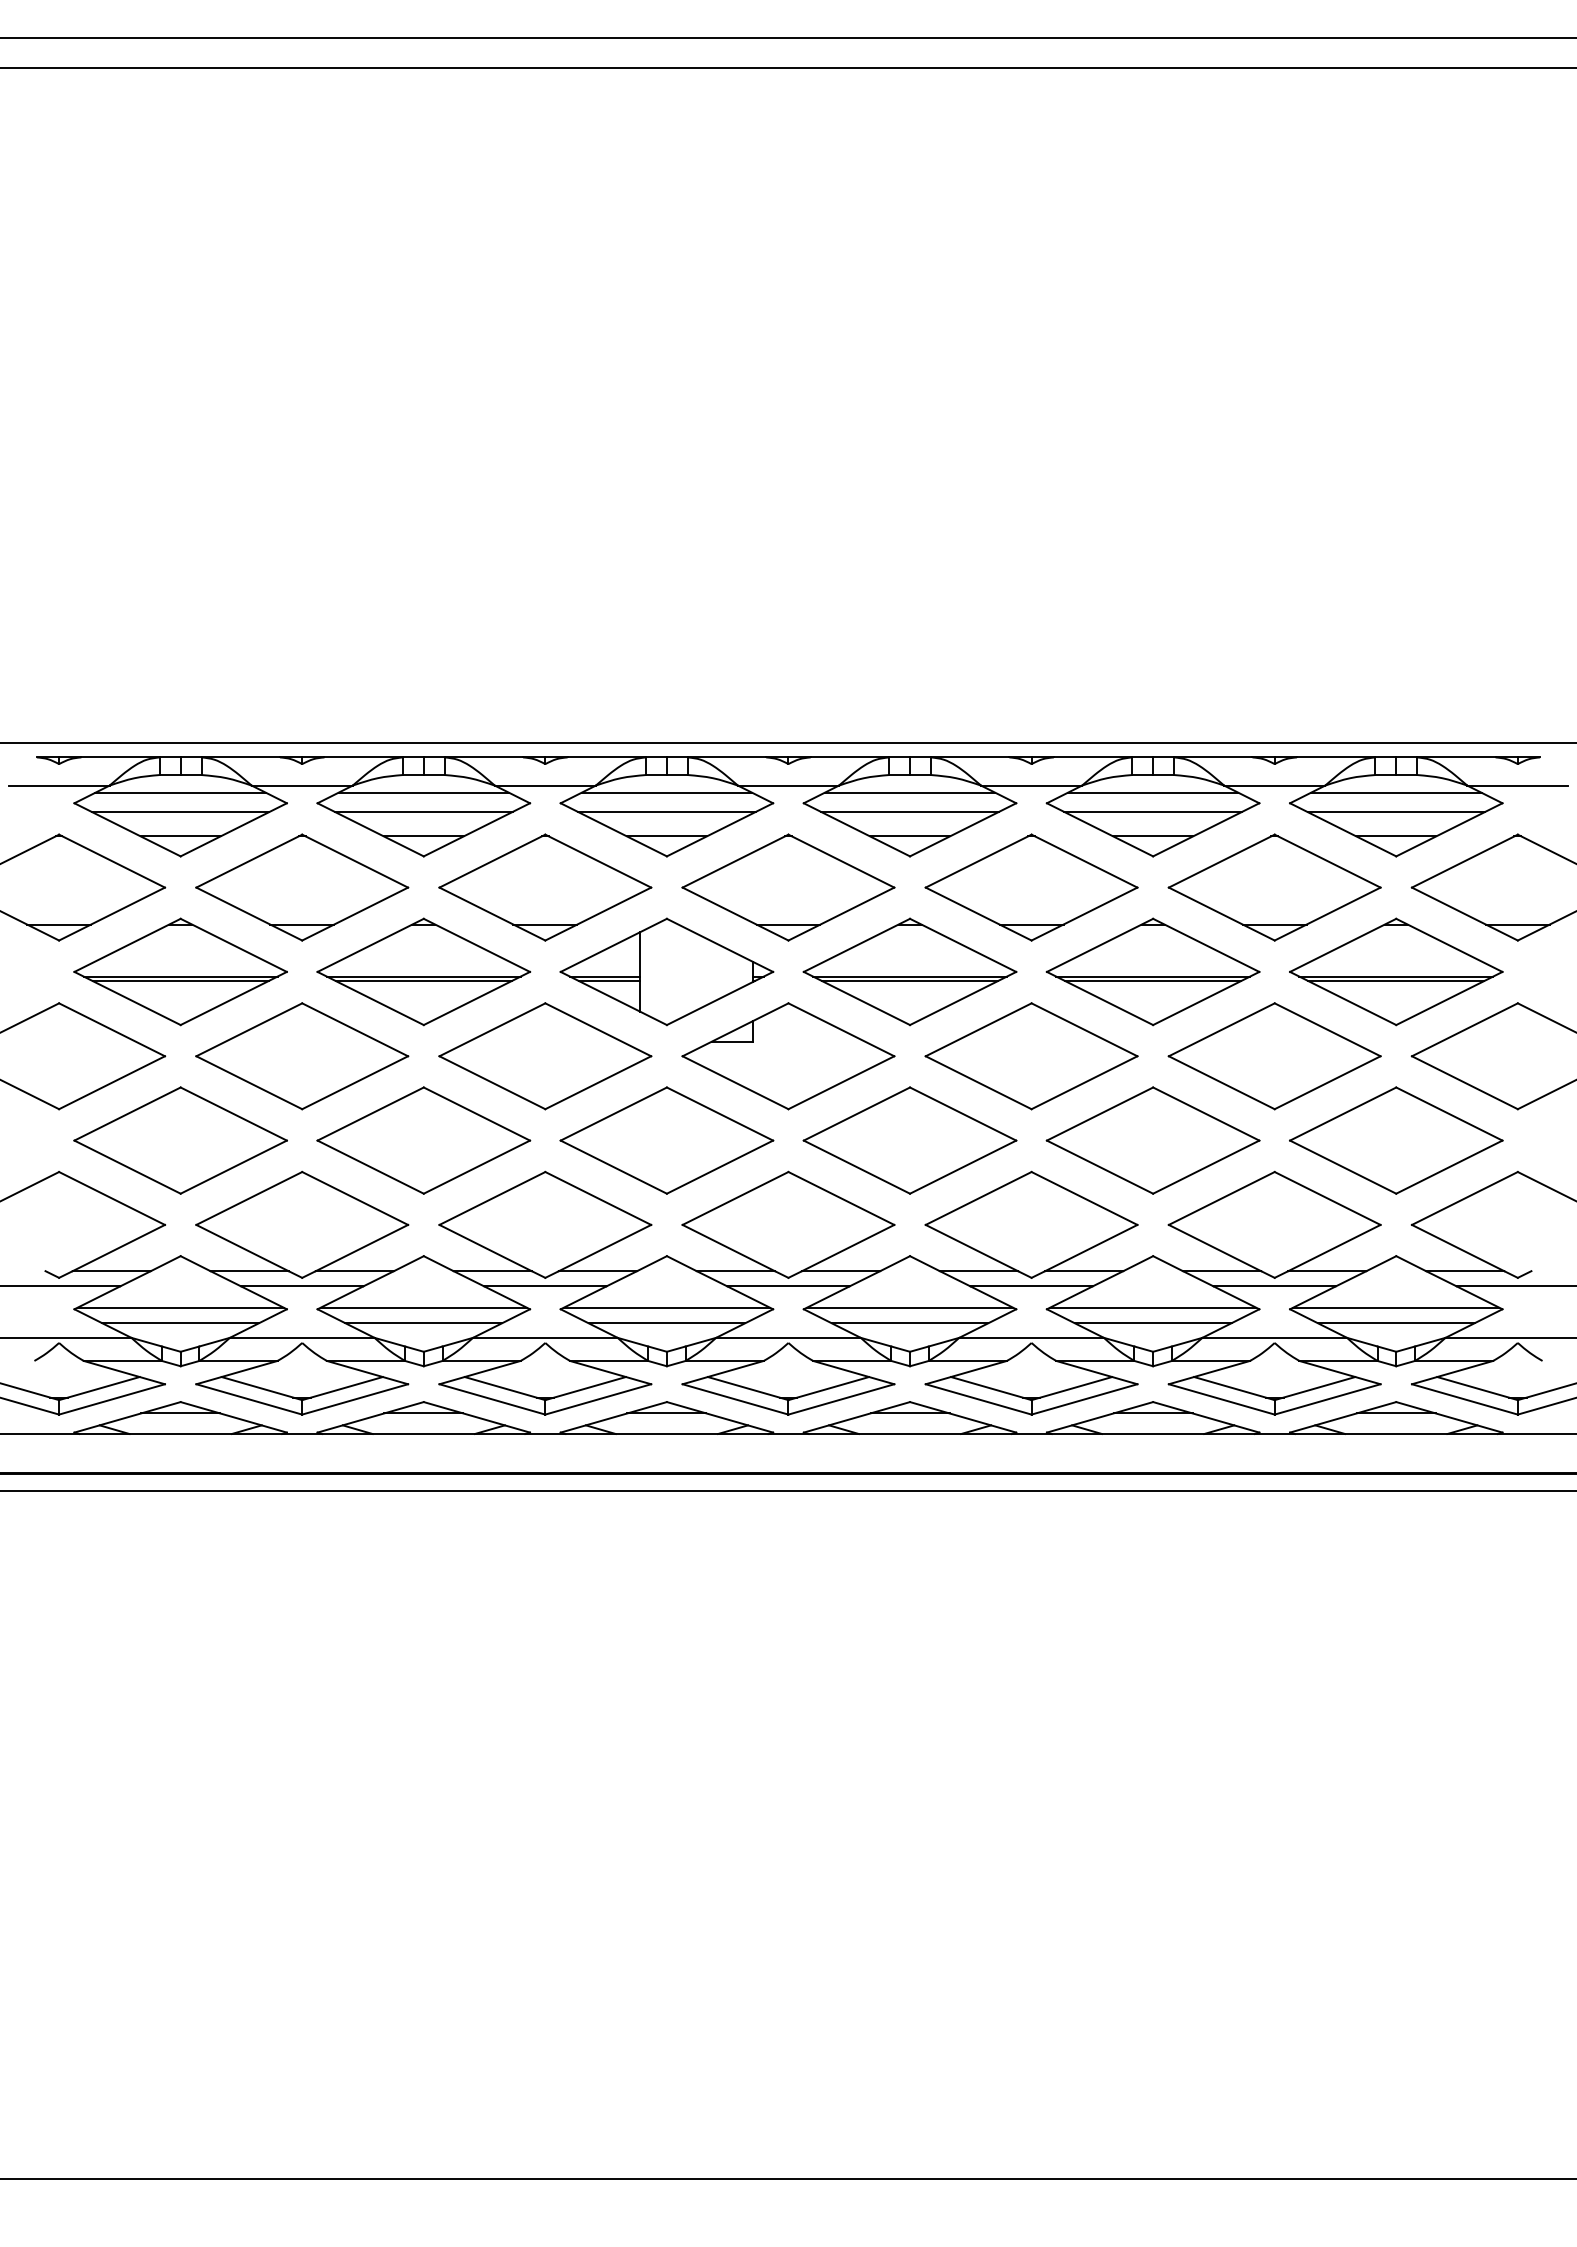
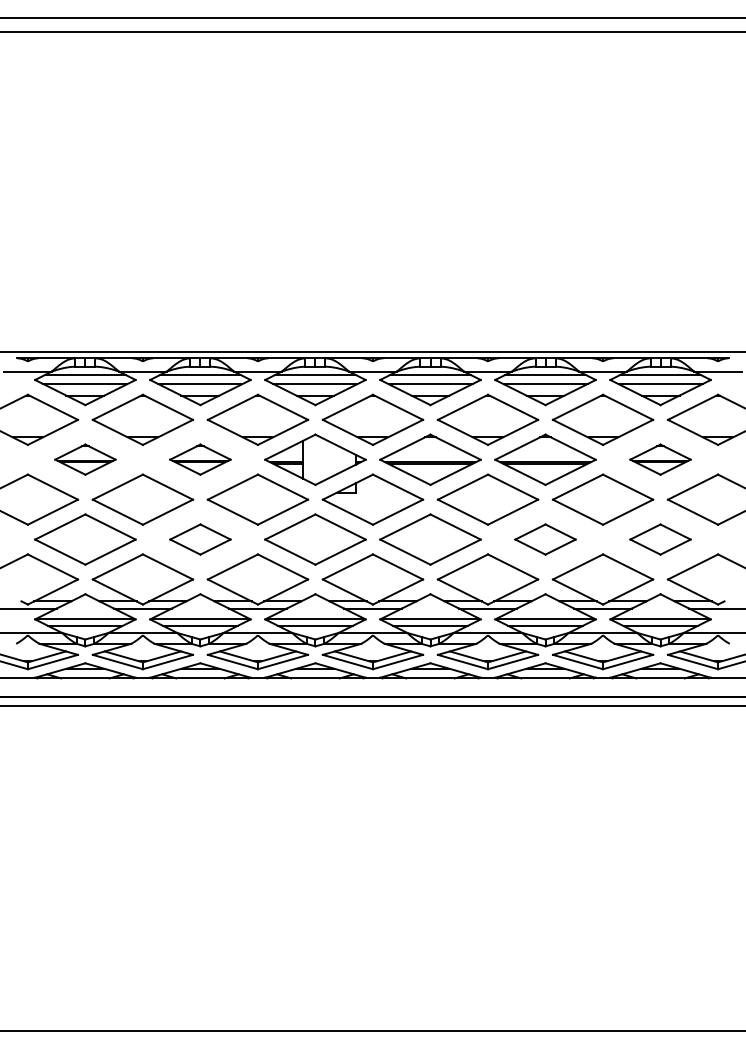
part: (180, 971) -> (85, 459), size x0.6
part: (423, 971) -> (200, 459), size x0.6
part: (1396, 971) -> (660, 459), size x0.6
part: (423, 1140) -> (200, 539), size x0.6
part: (1153, 1140) -> (545, 539), size x0.6
part: (1396, 1140) -> (660, 539), size x0.6

